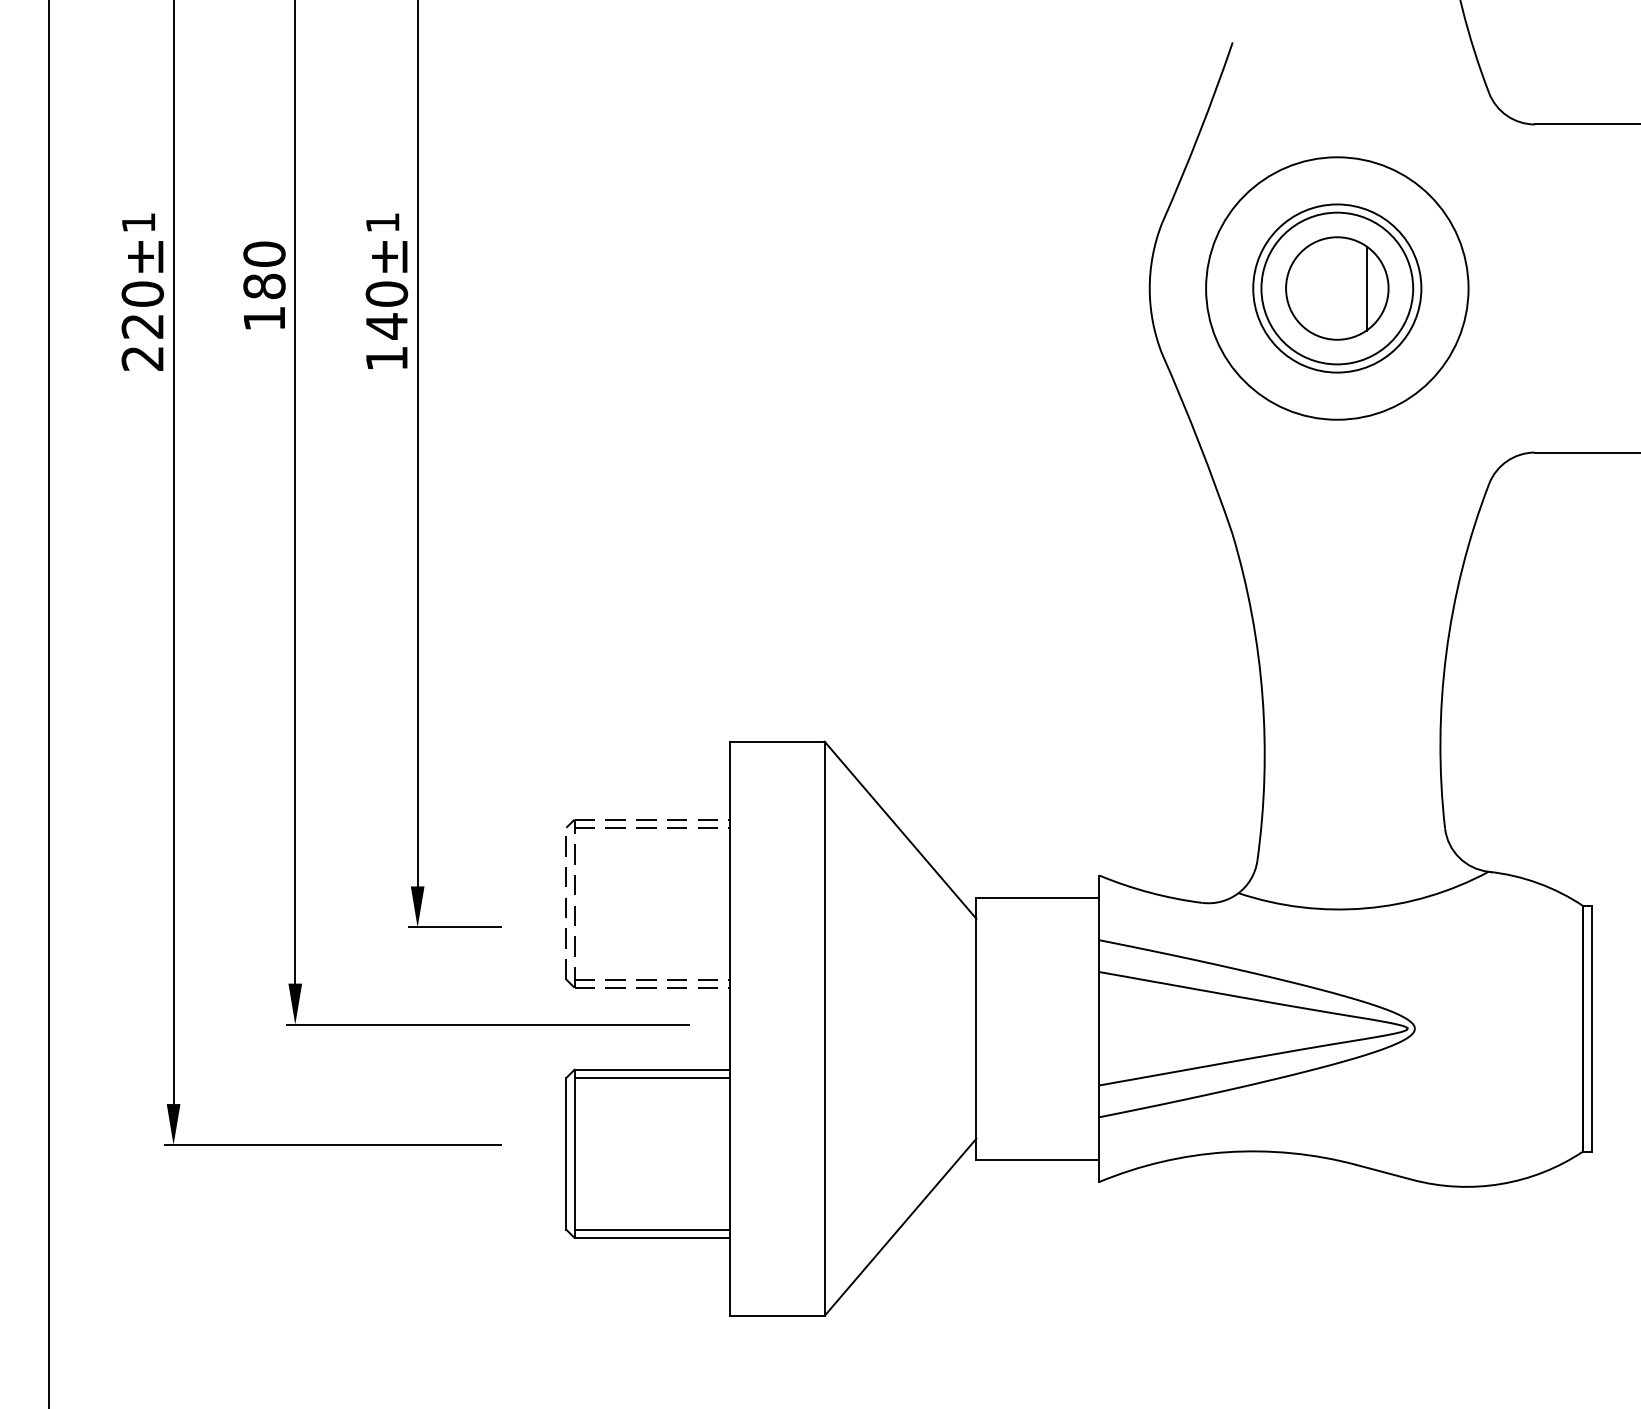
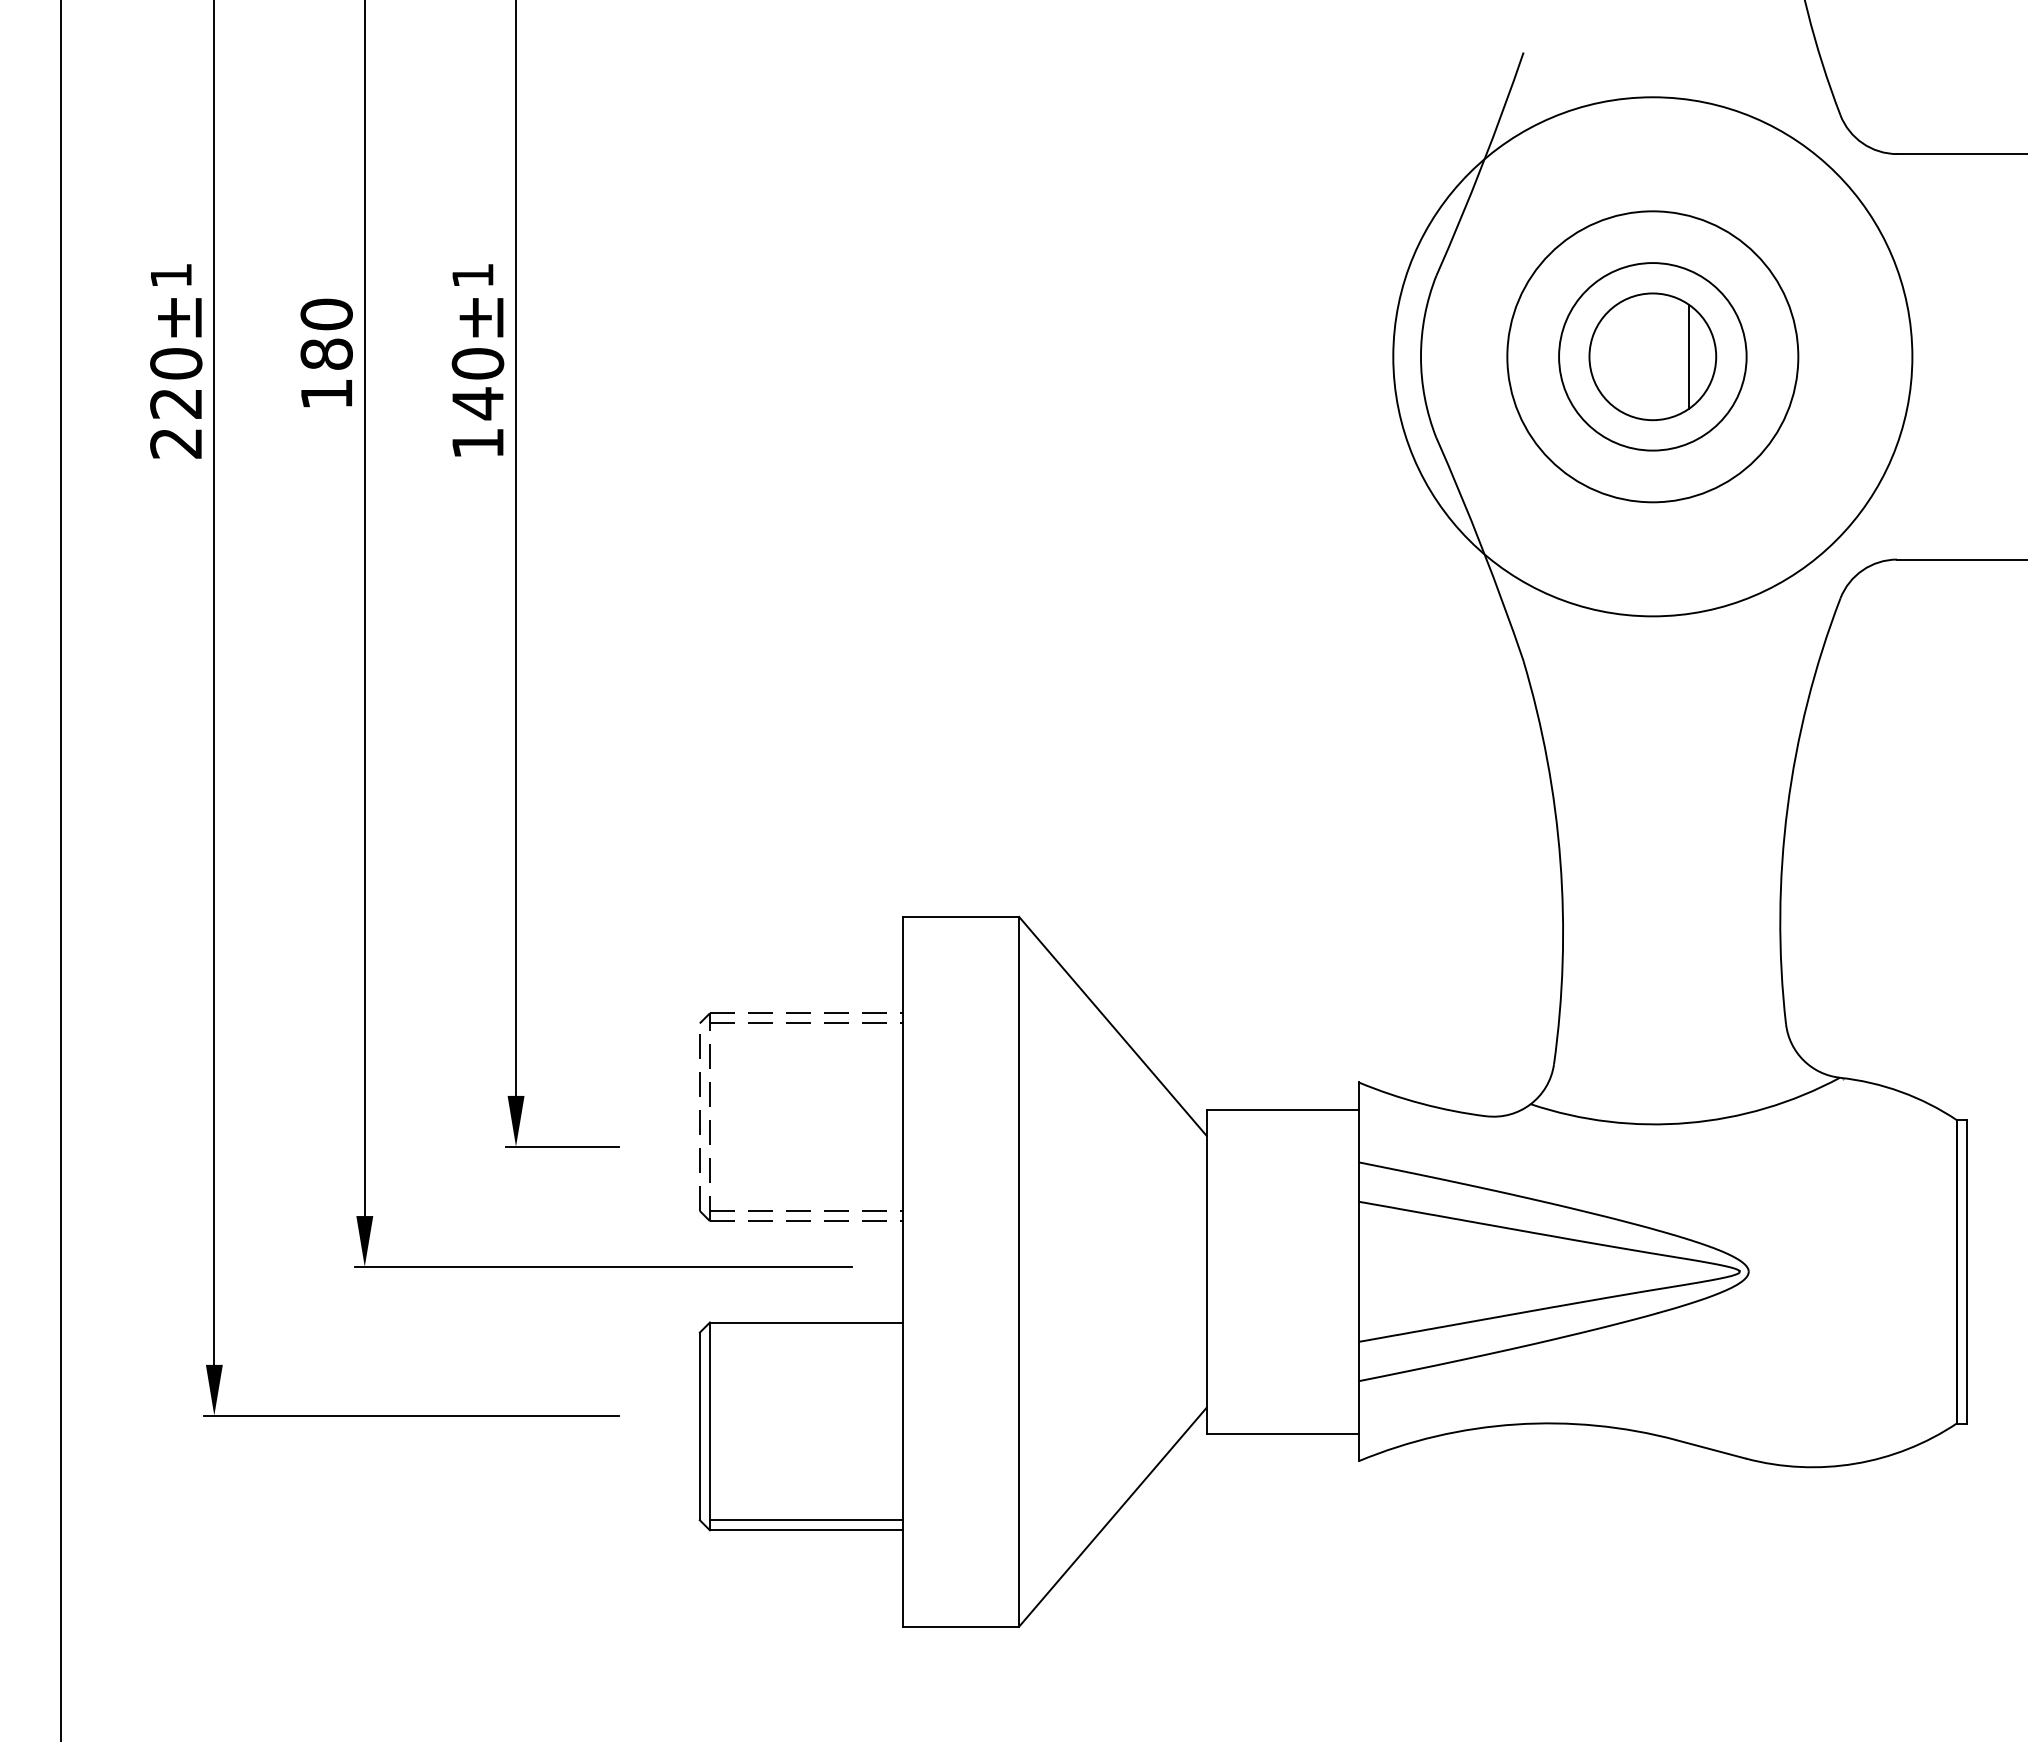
circle: (1337, 288) -> (1652, 356), size x1.4
circle: (1337, 288) -> (1652, 356), size x1.6
line: (651, 1077) -> (805, 1332), removed

